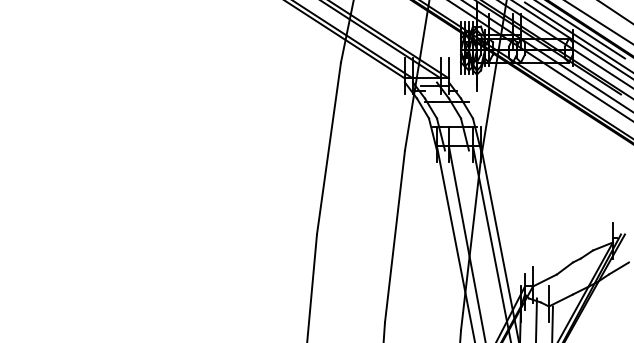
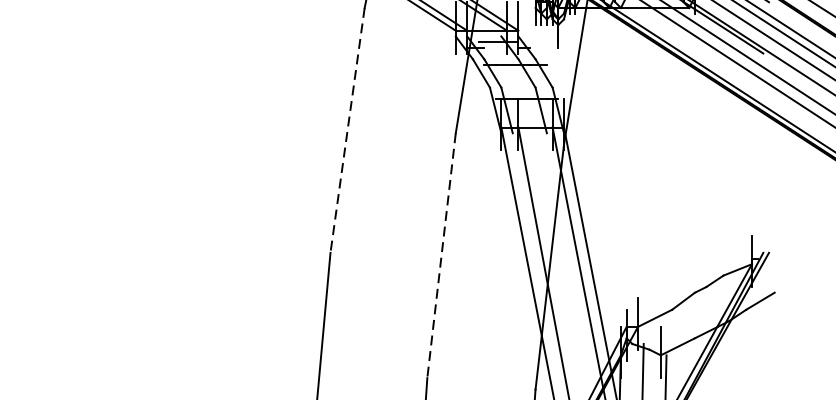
line: (328, 148) -> (346, 130), solid -> dashed
line: (394, 236) -> (440, 255), solid -> dashed

